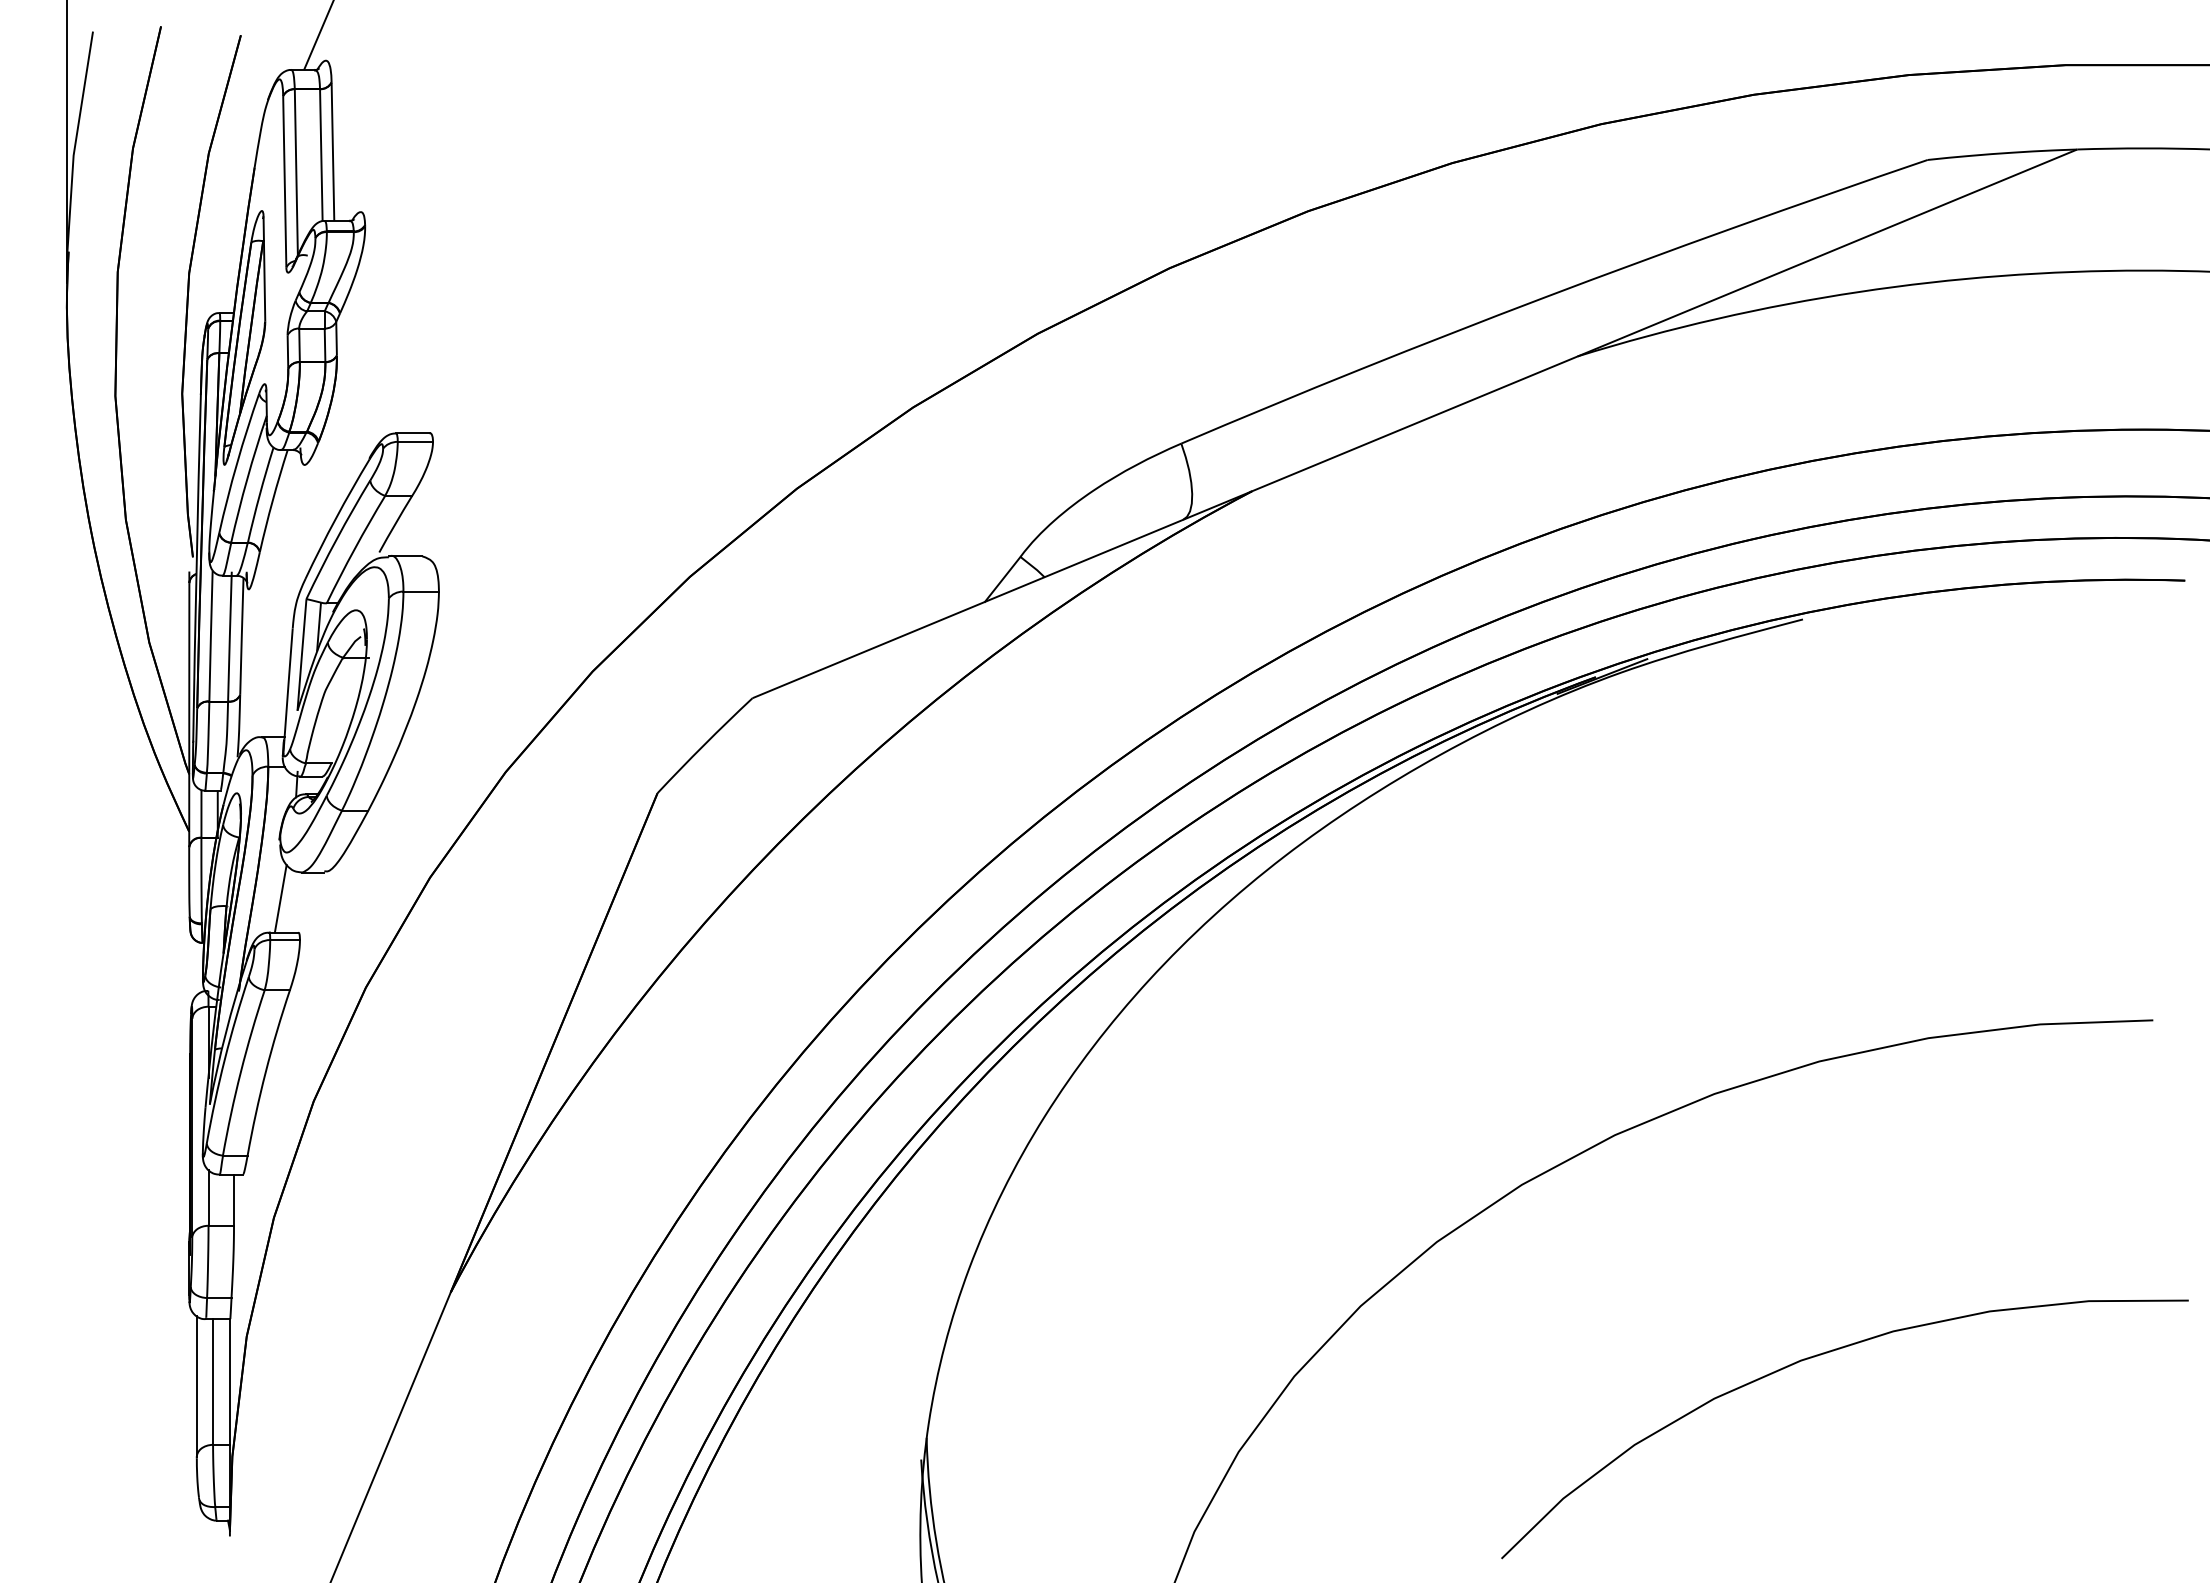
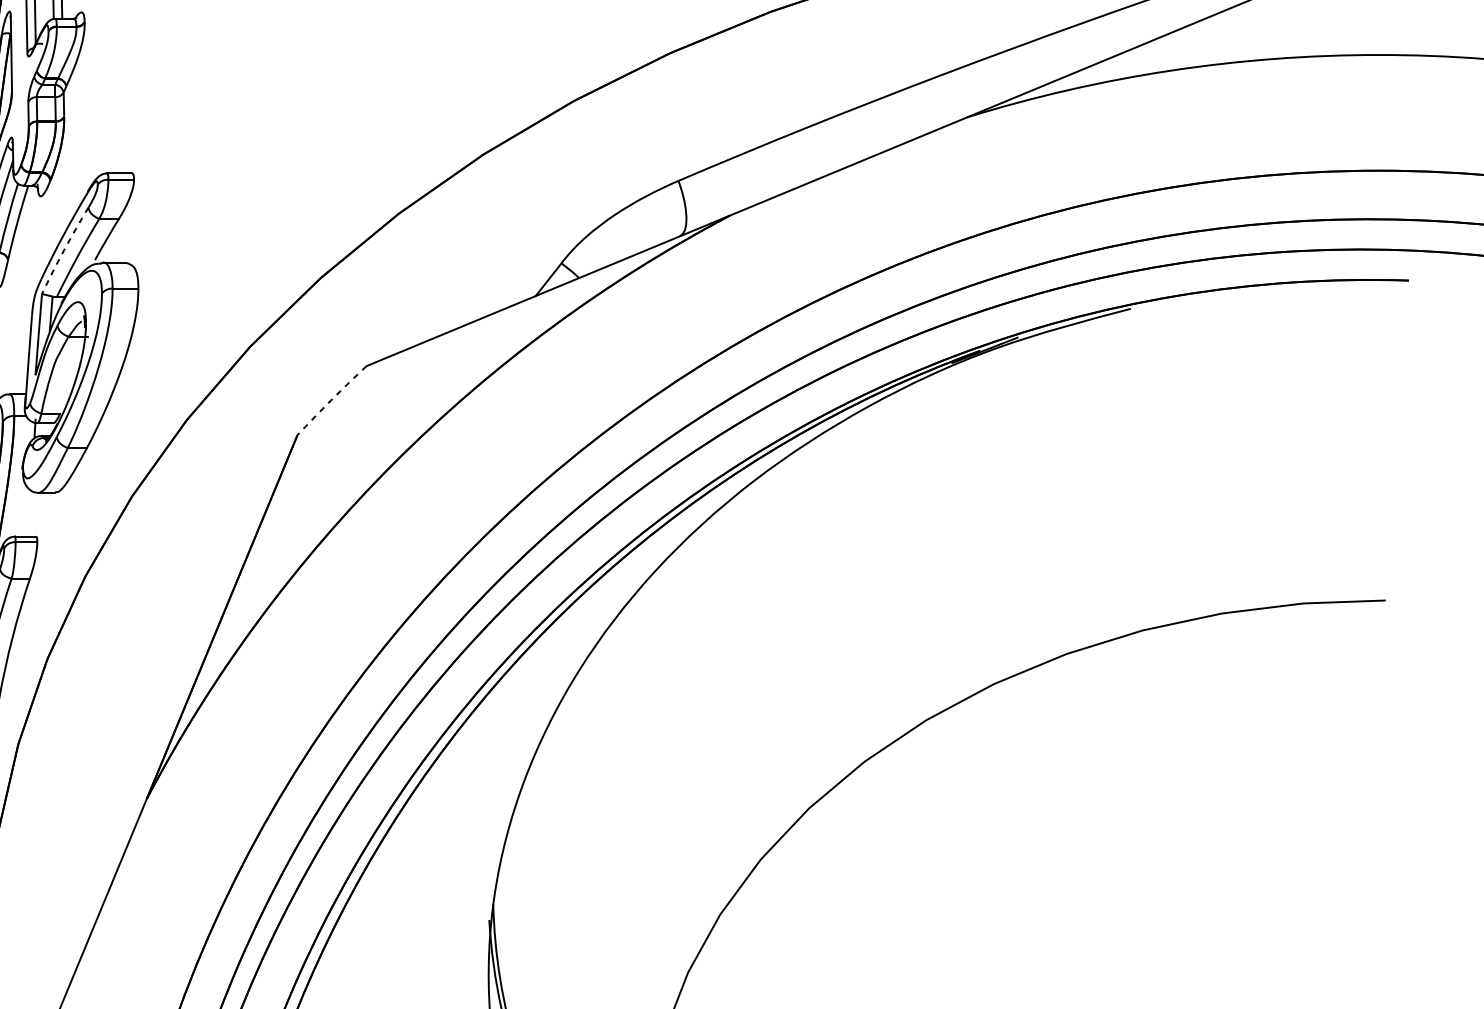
arc: (336, 538) -> (63, 249), solid -> dashed
arc: (704, 744) -> (331, 399), solid -> dashed
line: (280, 898) -> (23, 511), removed
curve: (1821, 1355) -> (1144, 844), removed

